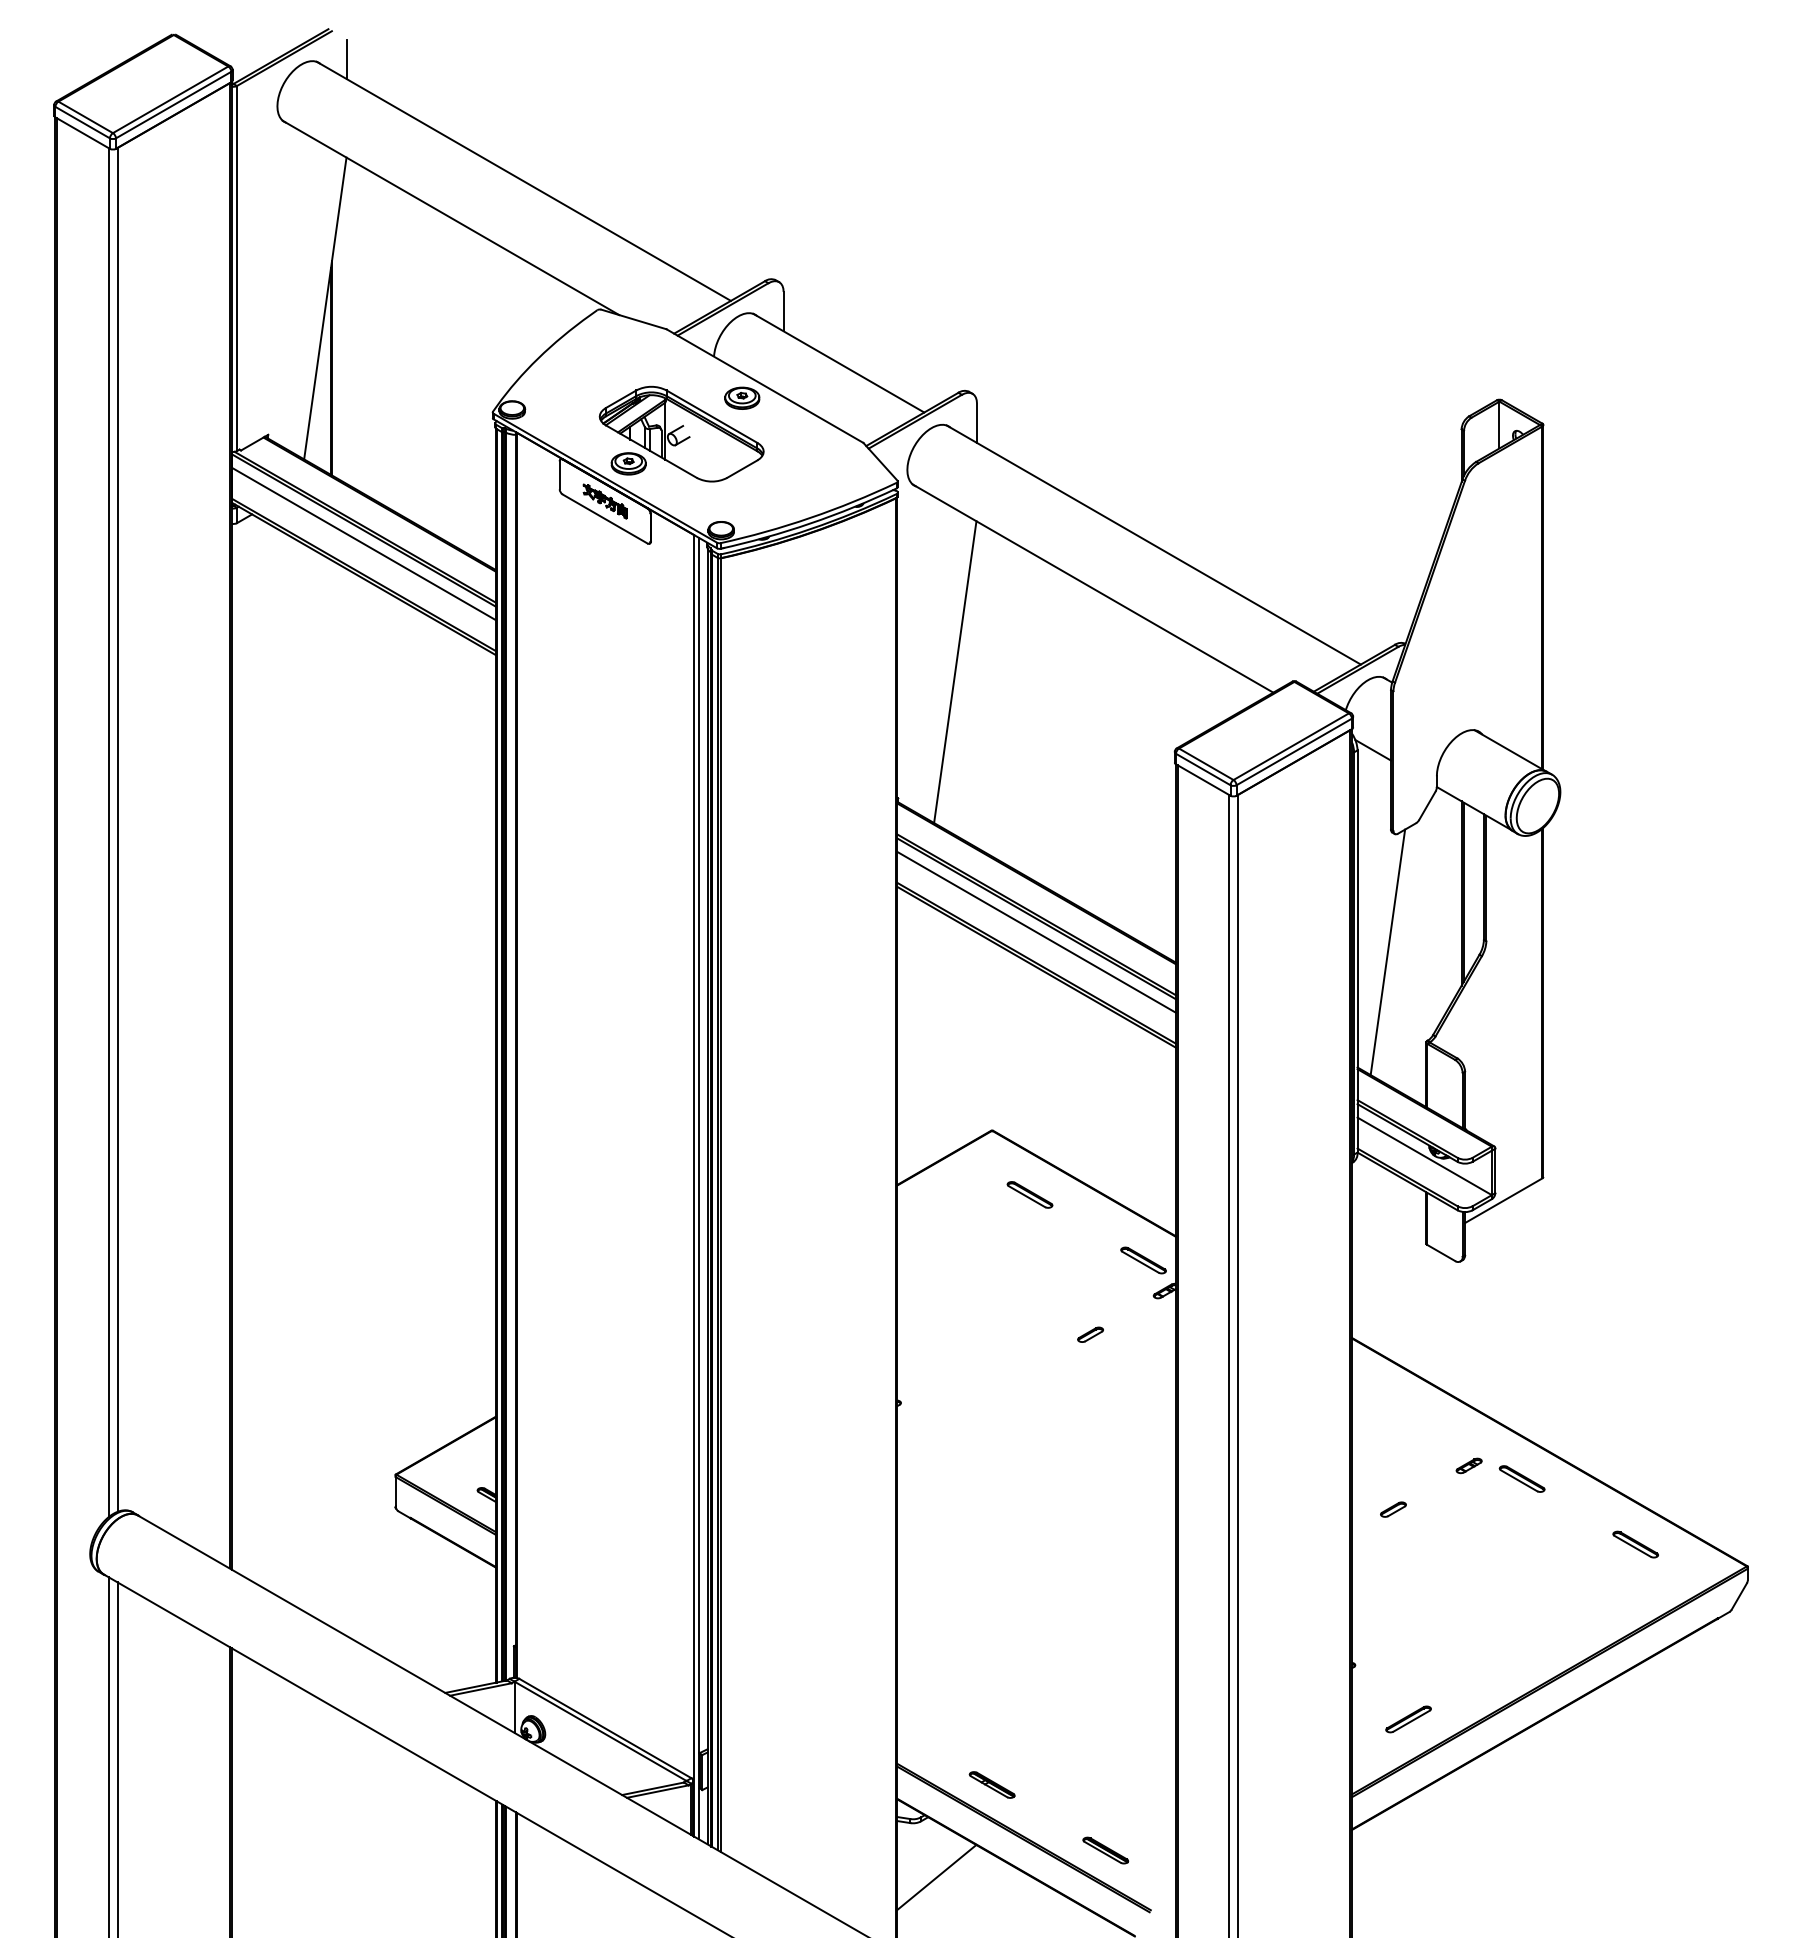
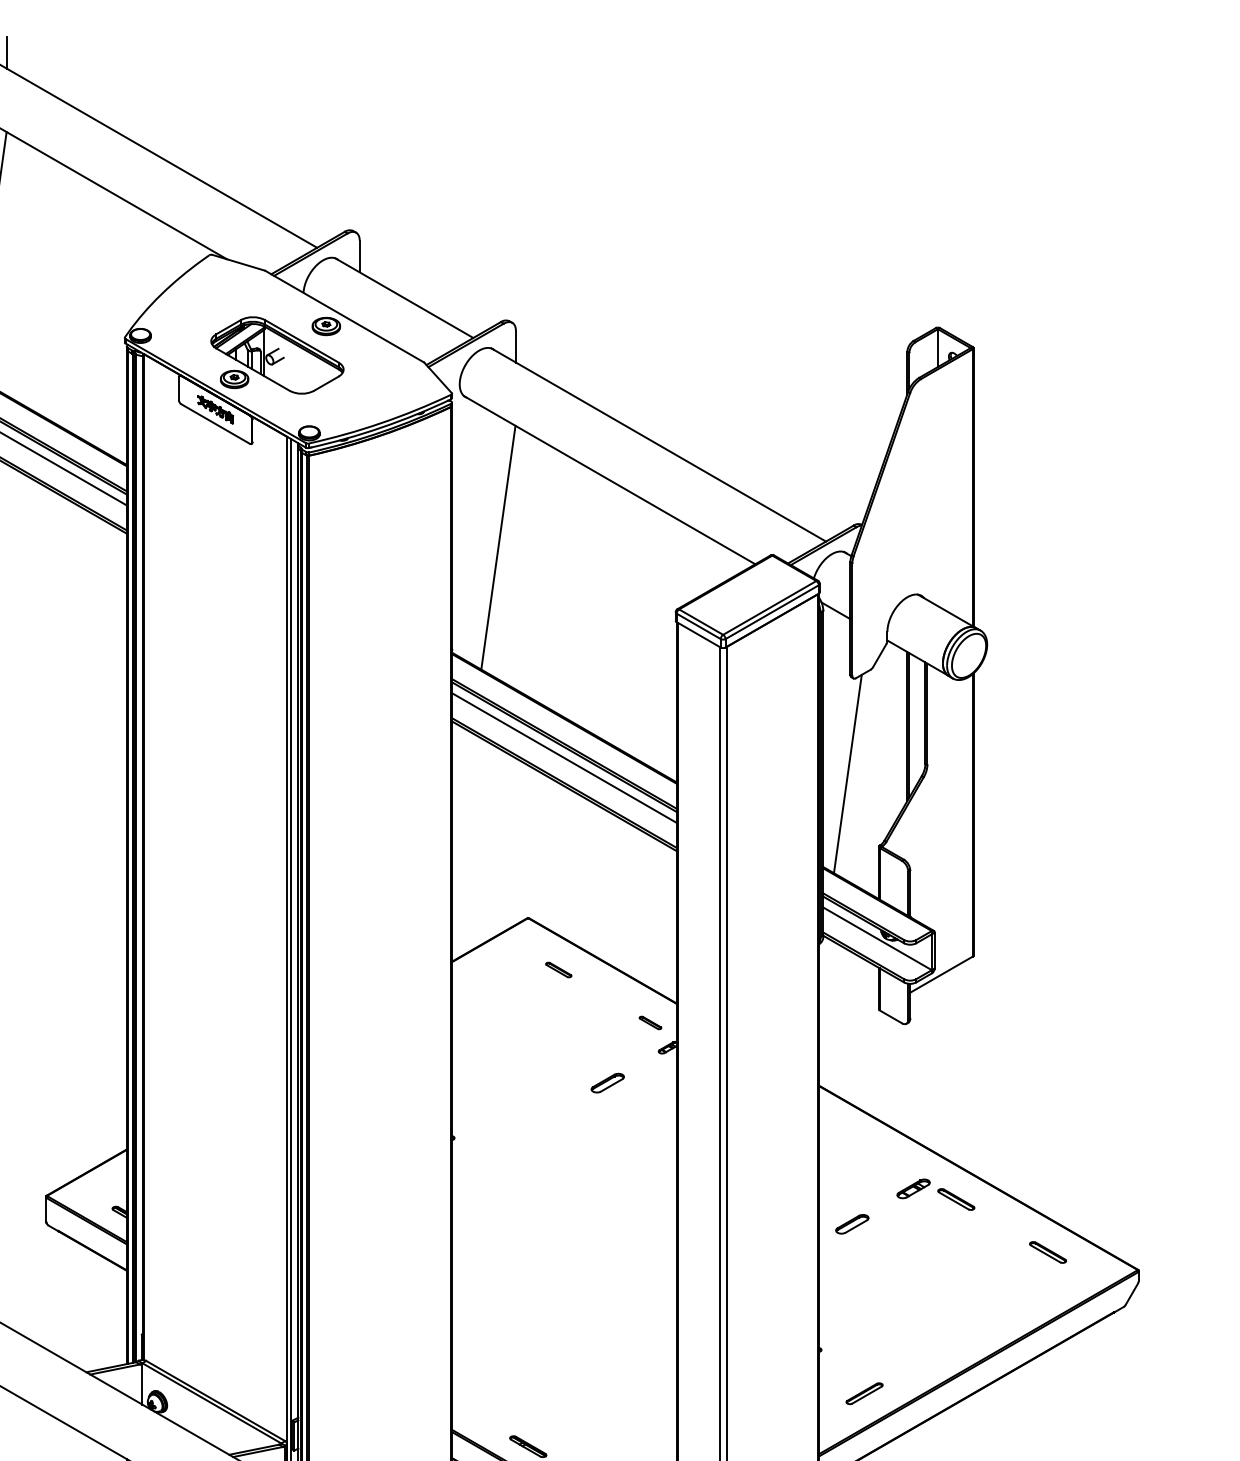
part: (1029, 1194) -> (558, 969), size x0.7
part: (1143, 1260) -> (650, 1022), size x0.6
part: (1090, 1334) -> (607, 1082), size x1.6
part: (1468, 1465) -> (912, 1188), size x1.6
part: (1393, 1509) -> (852, 1224), size x1.6

